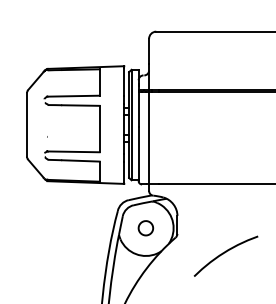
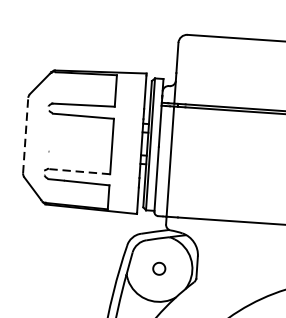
line: (26, 124) -> (25, 135), solid -> dashed
line: (72, 151) -> (77, 171), solid -> dashed
part: (145, 228) -> (158, 268), size x0.7

